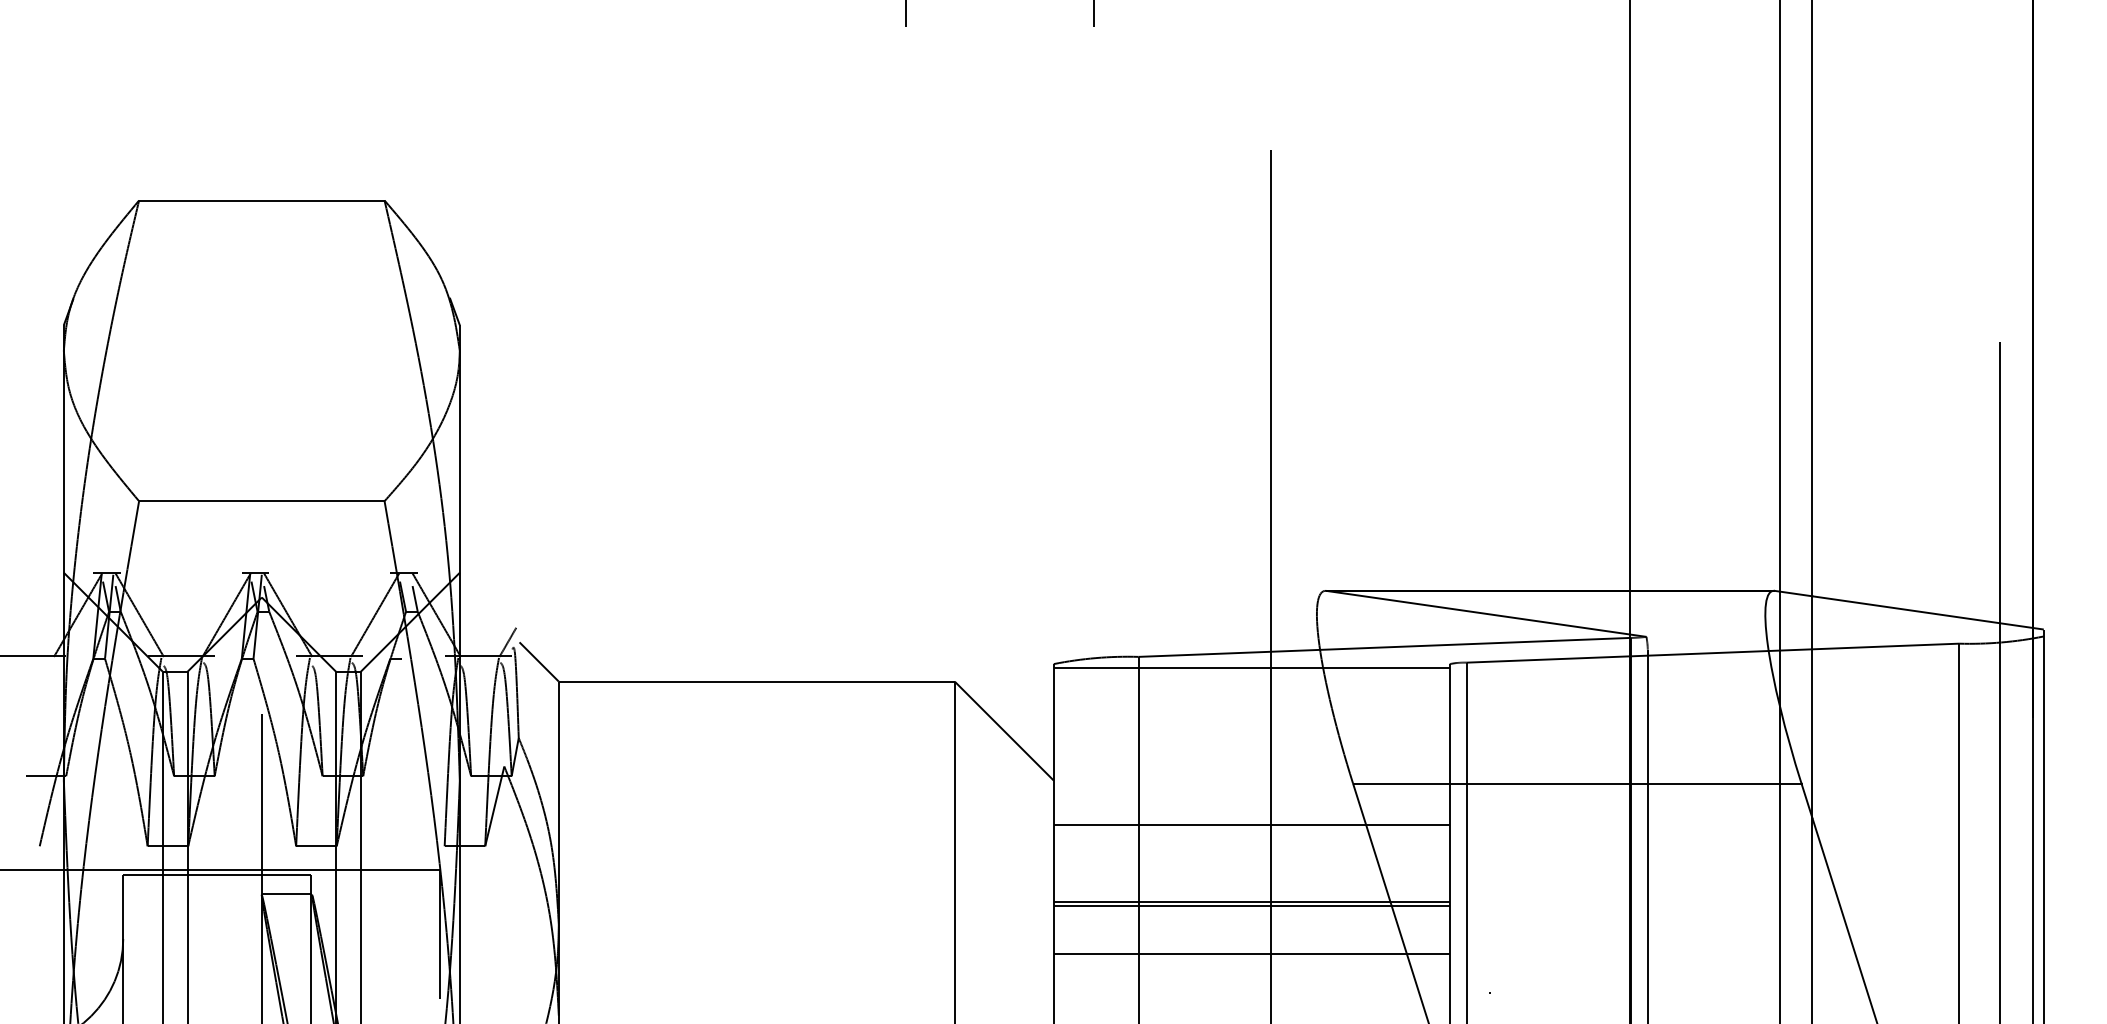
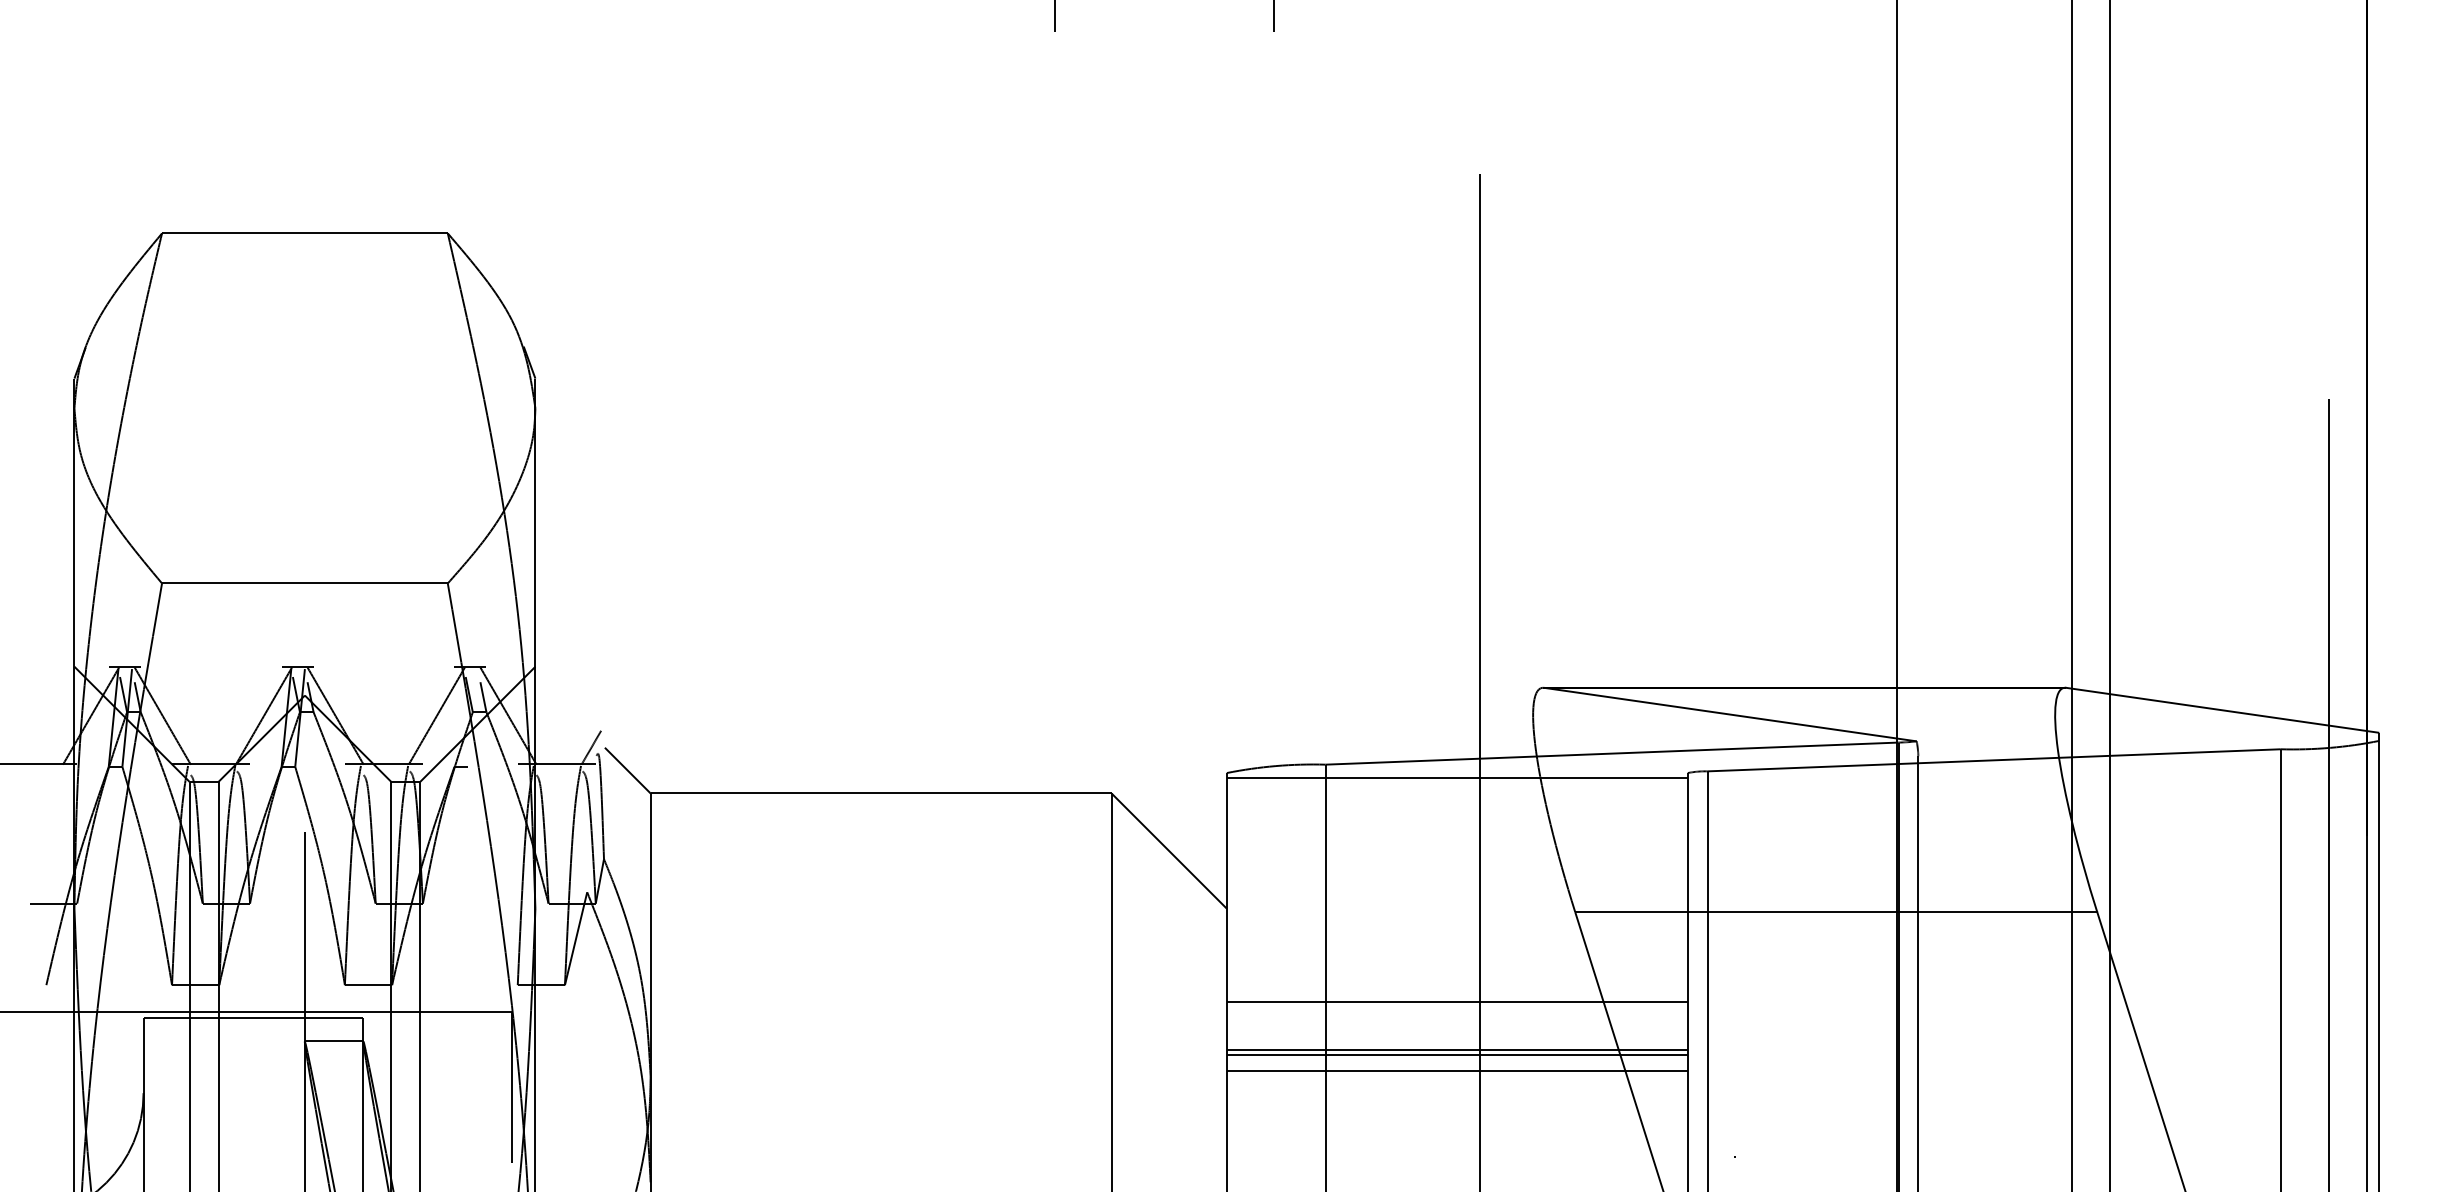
line: (1251, 825) -> (1456, 1002), moved
line: (1251, 953) -> (1456, 1070), moved

